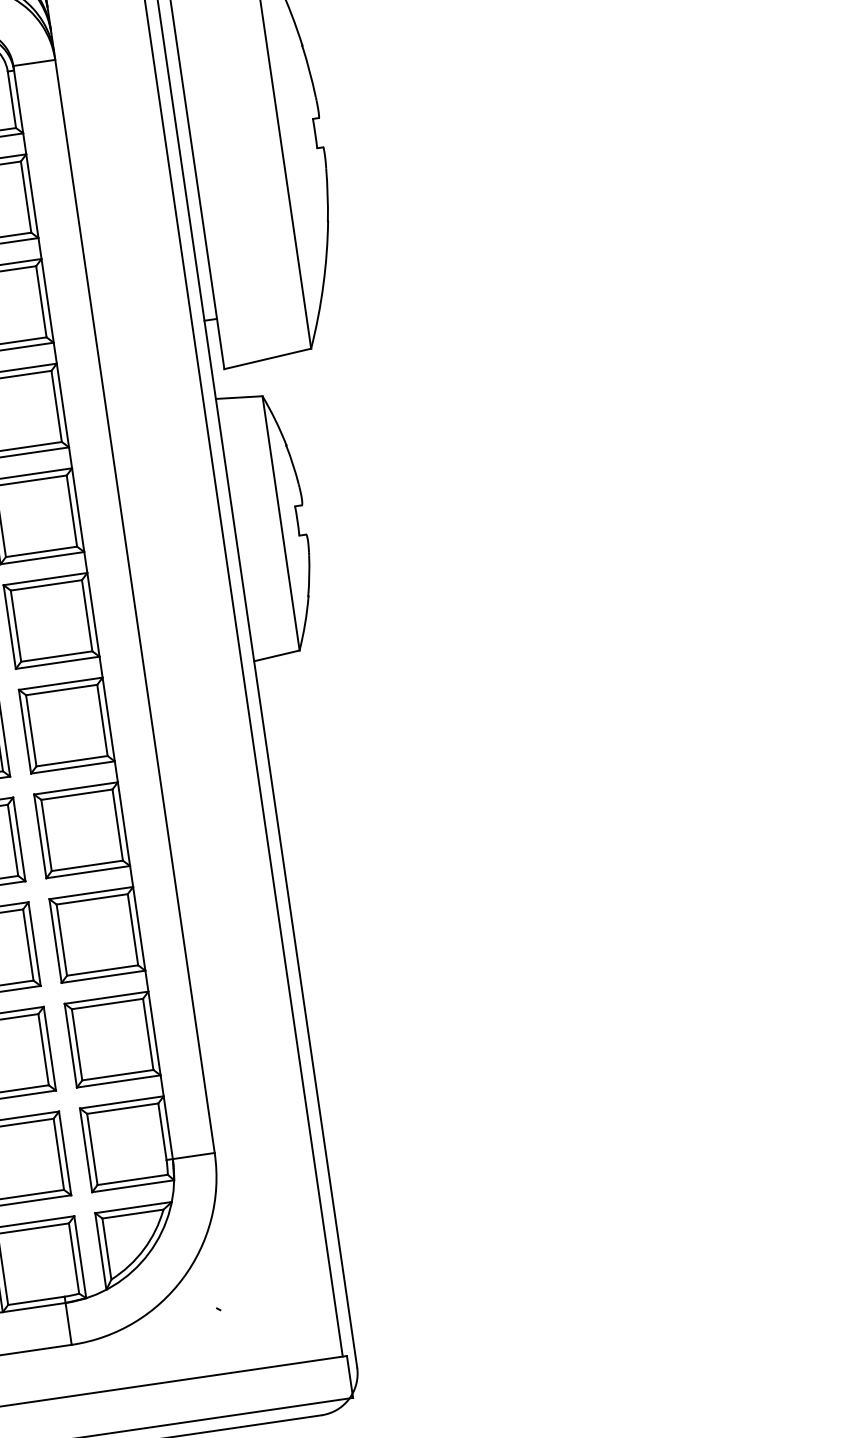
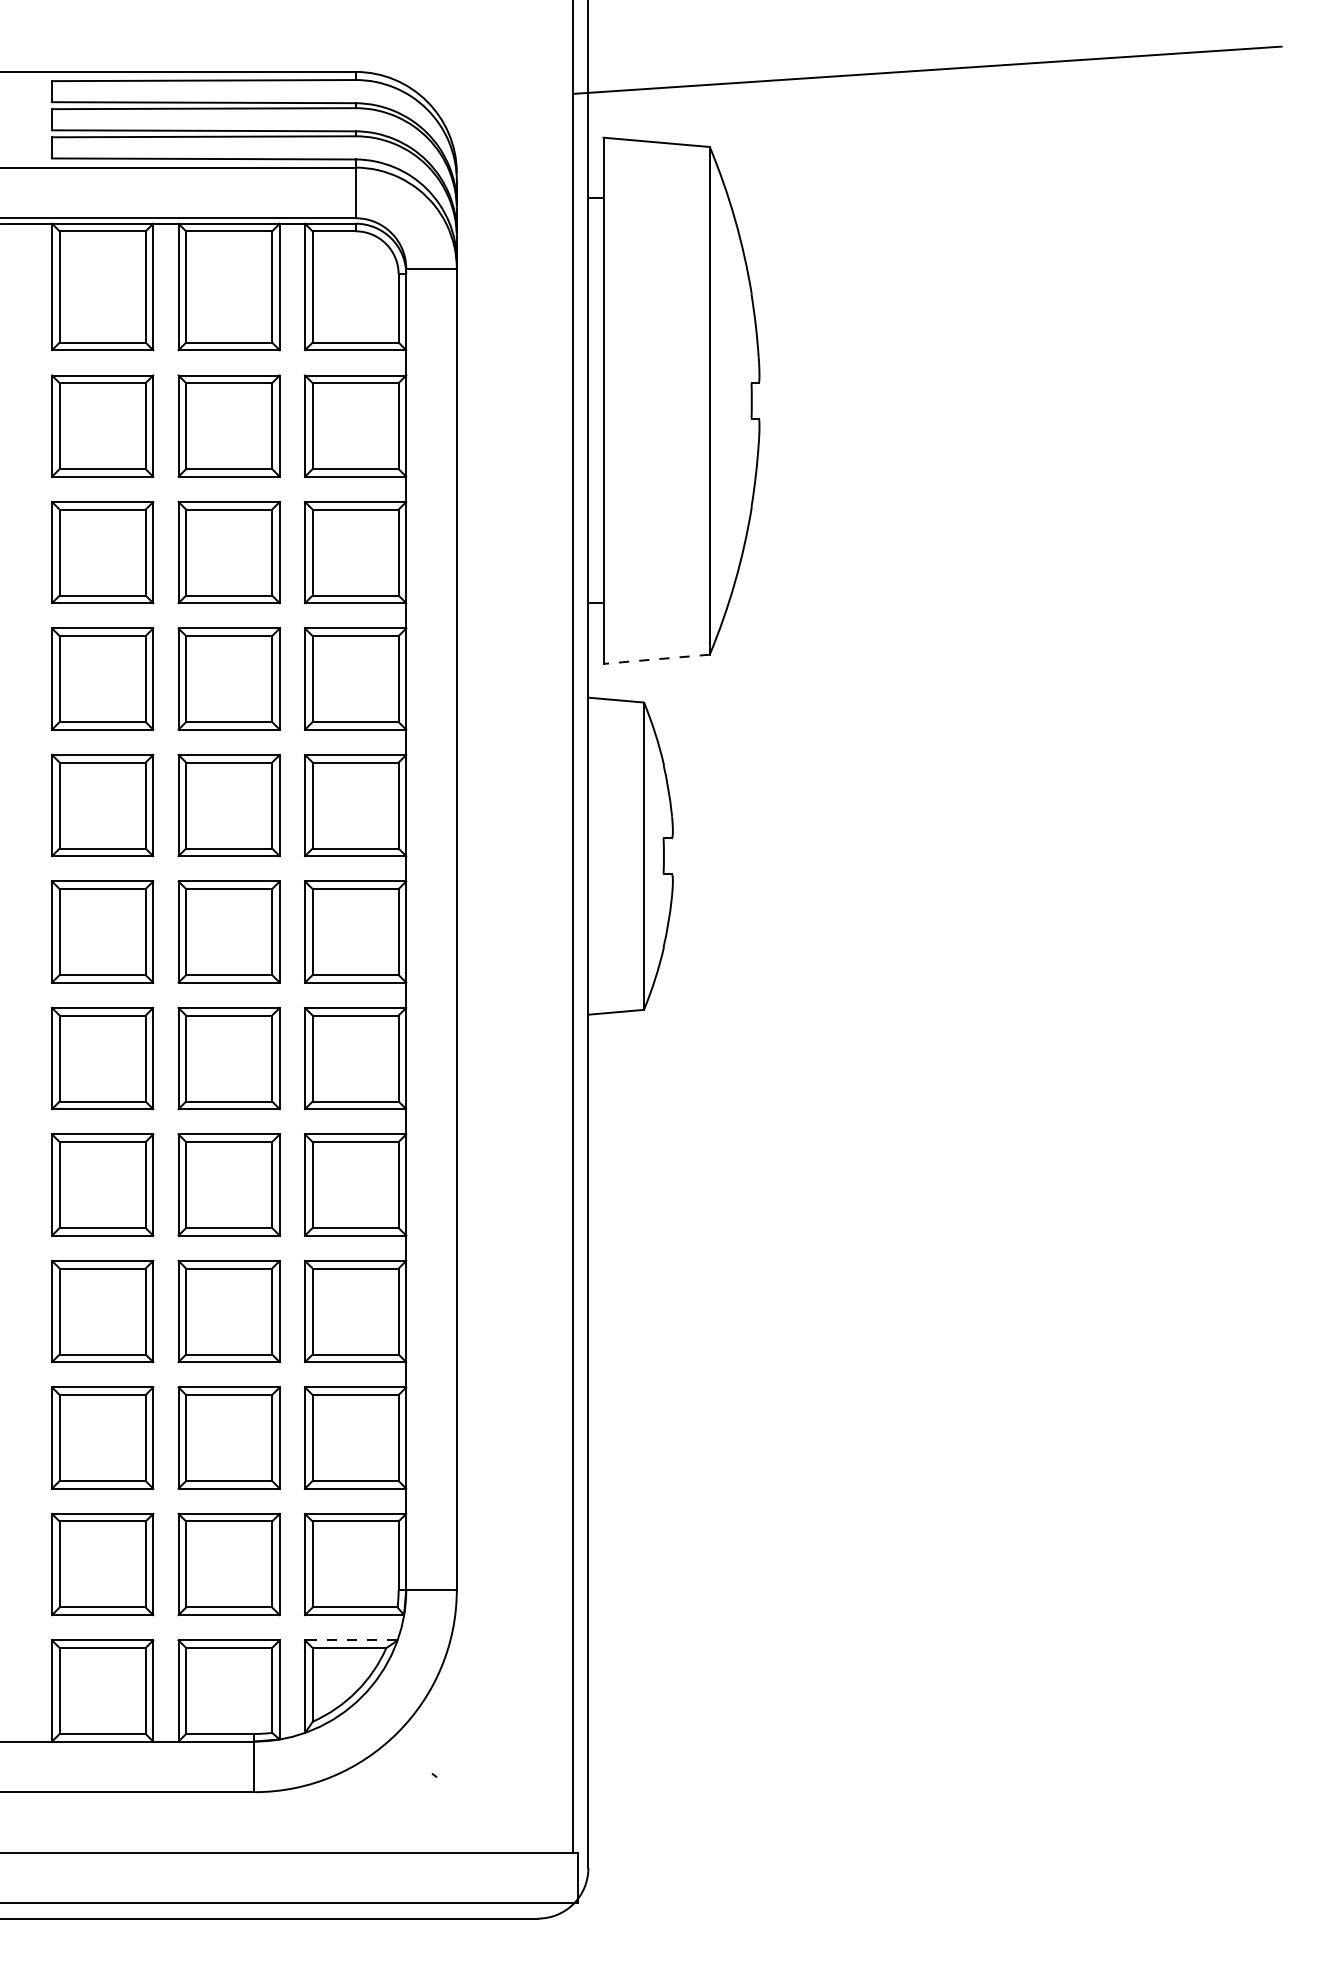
line: (267, 359) -> (656, 659), solid -> dashed
line: (132, 1207) -> (350, 1640), solid -> dashed

